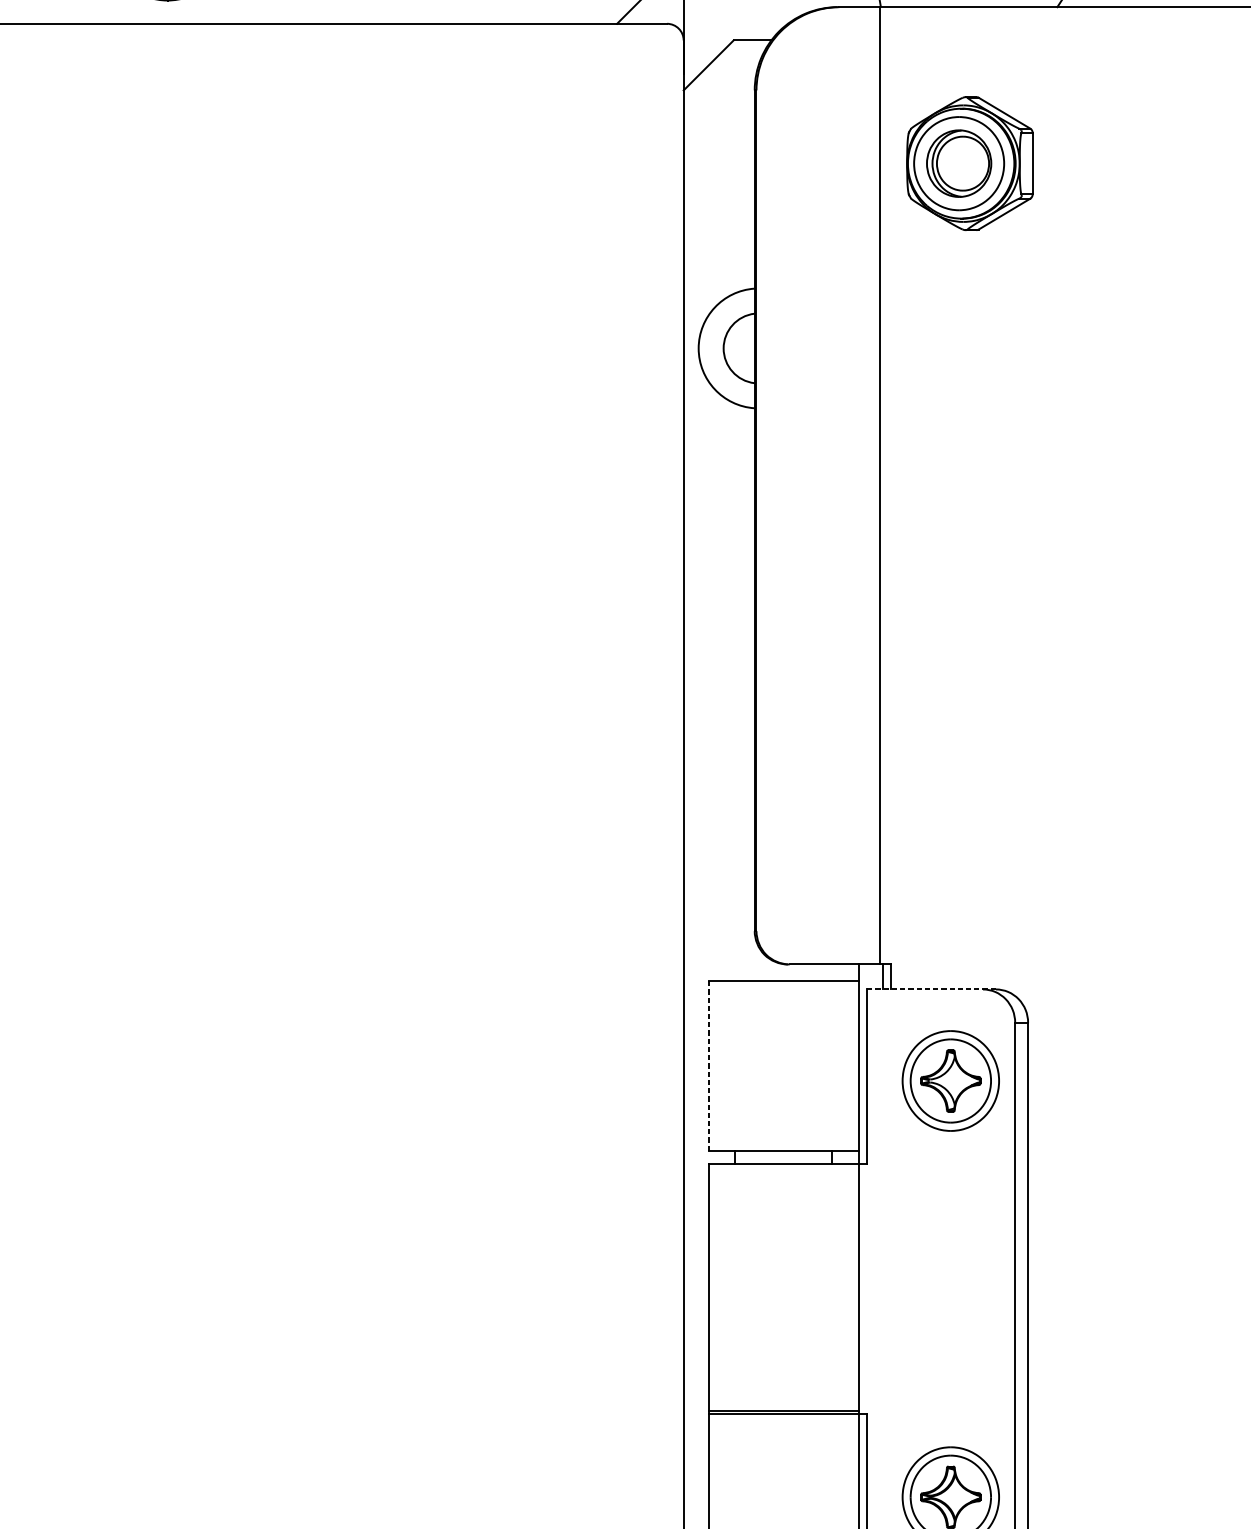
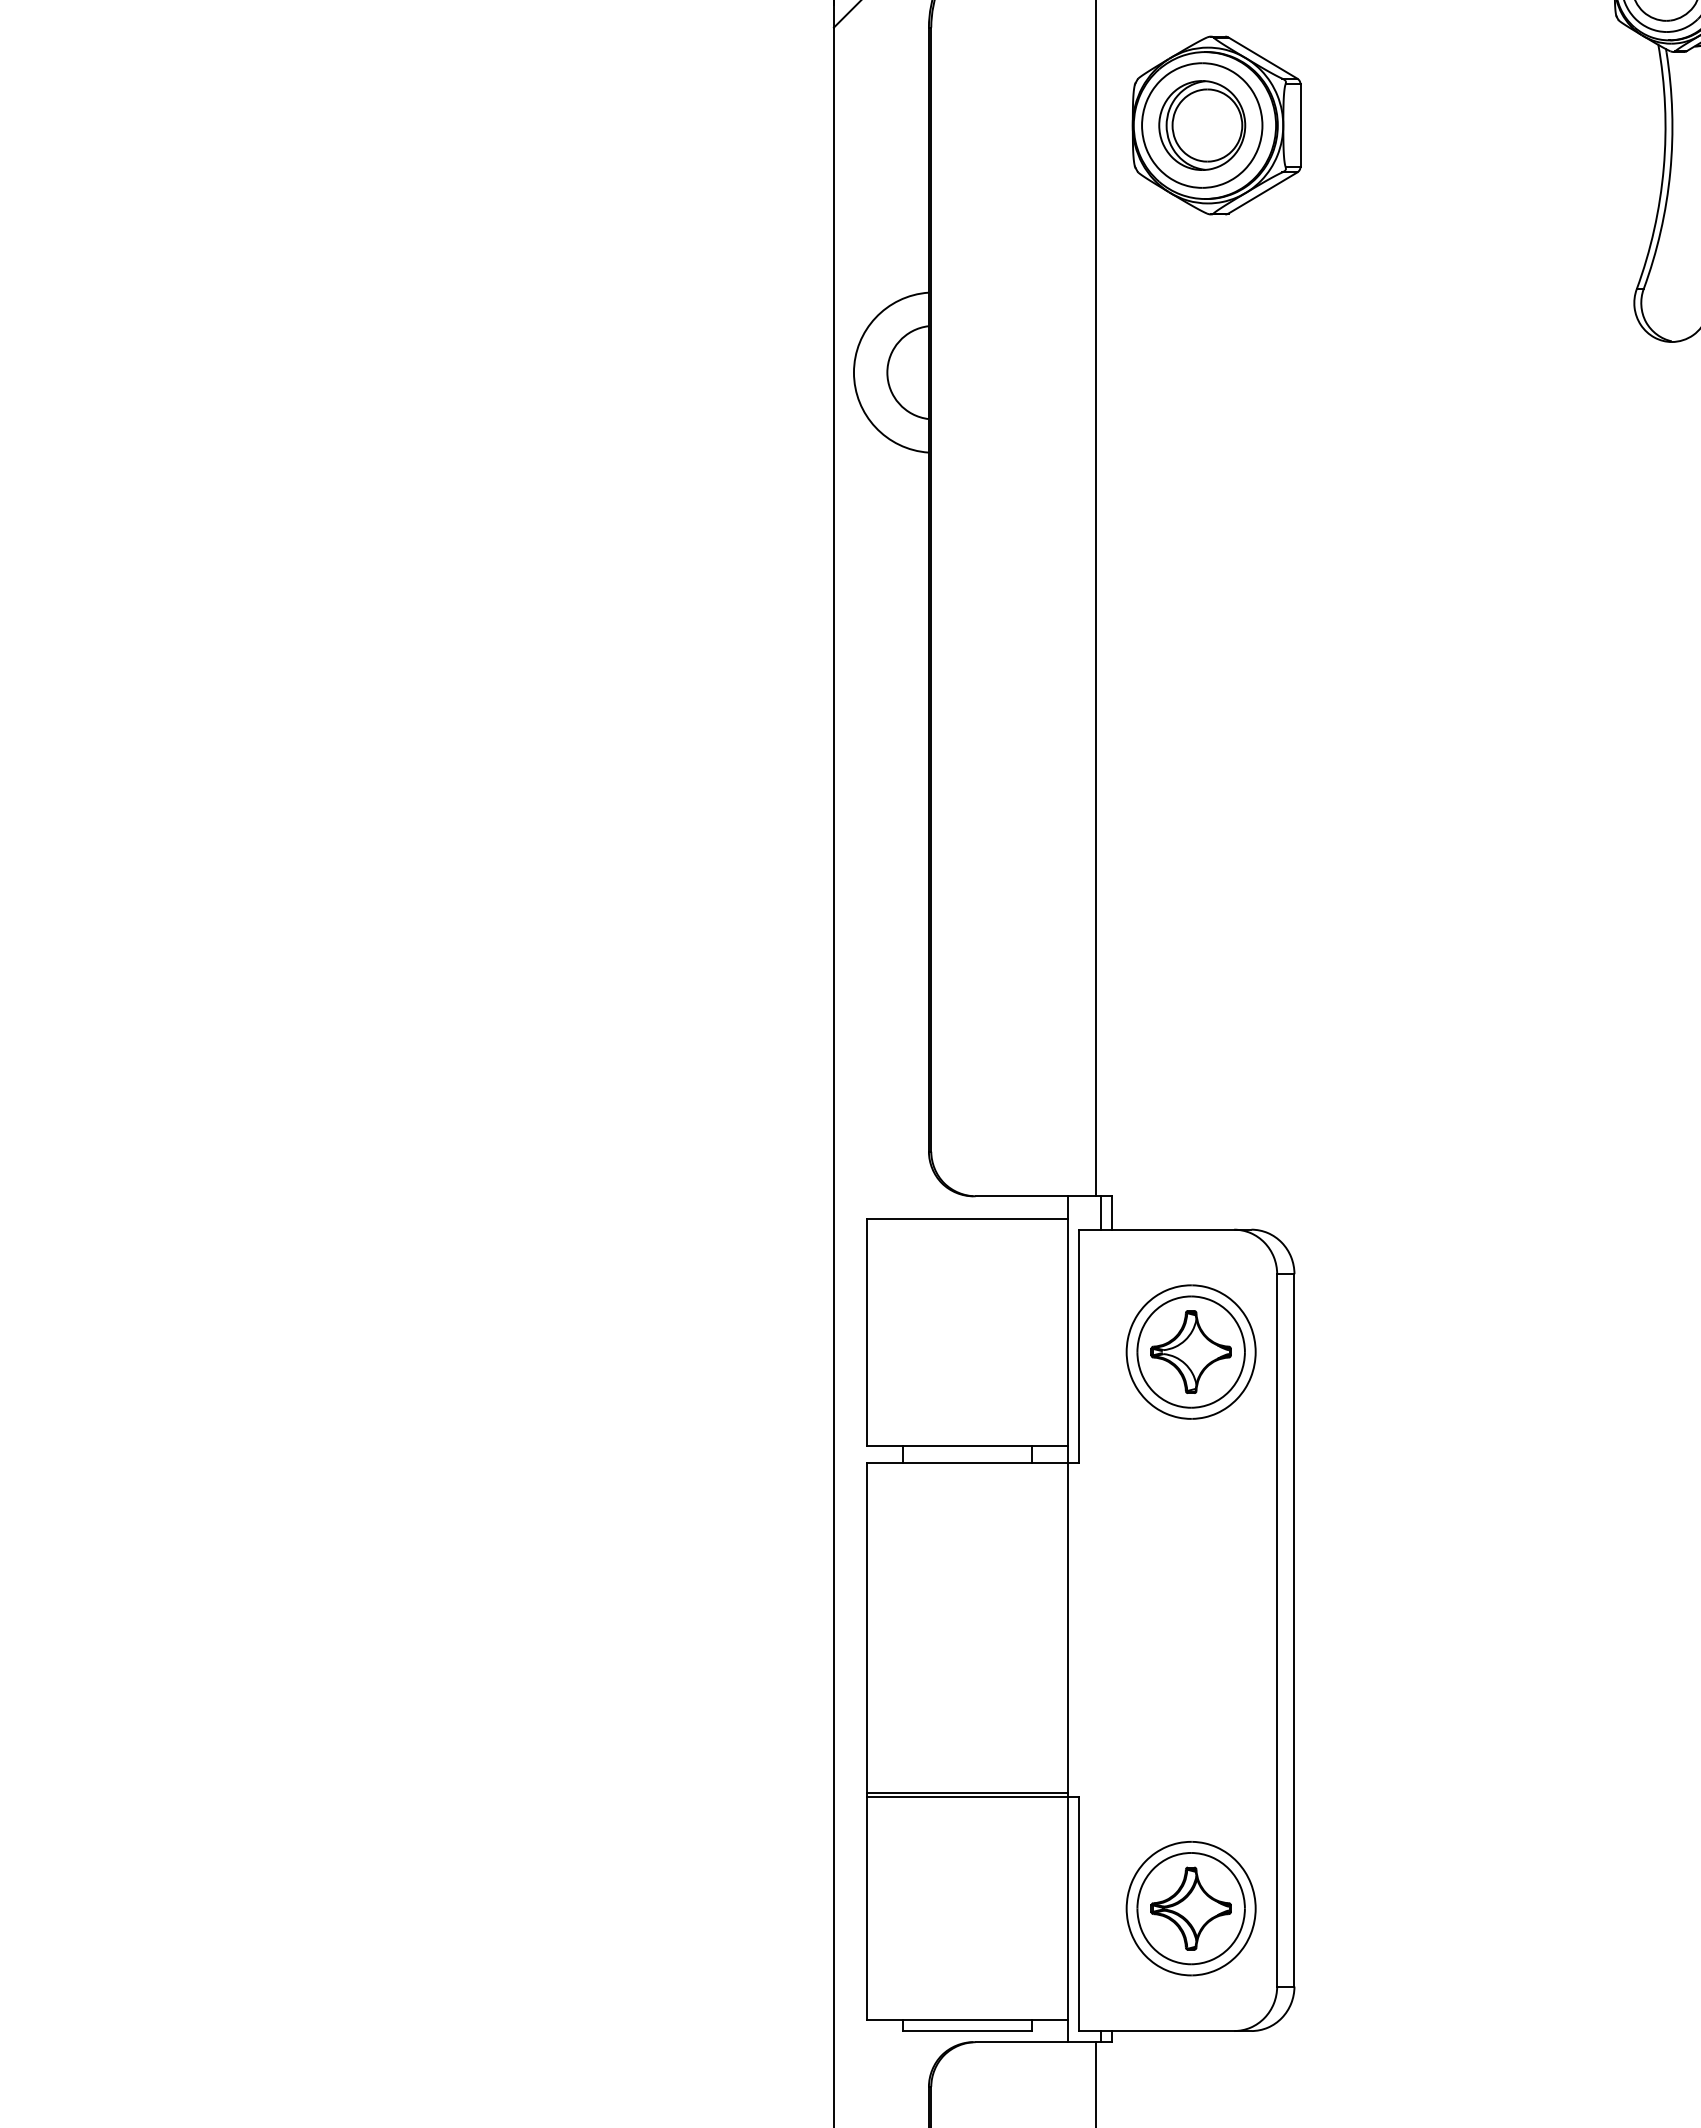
line: (931, 989) -> (1165, 1229), dashed -> solid
line: (708, 1066) -> (867, 1332), dashed -> solid

